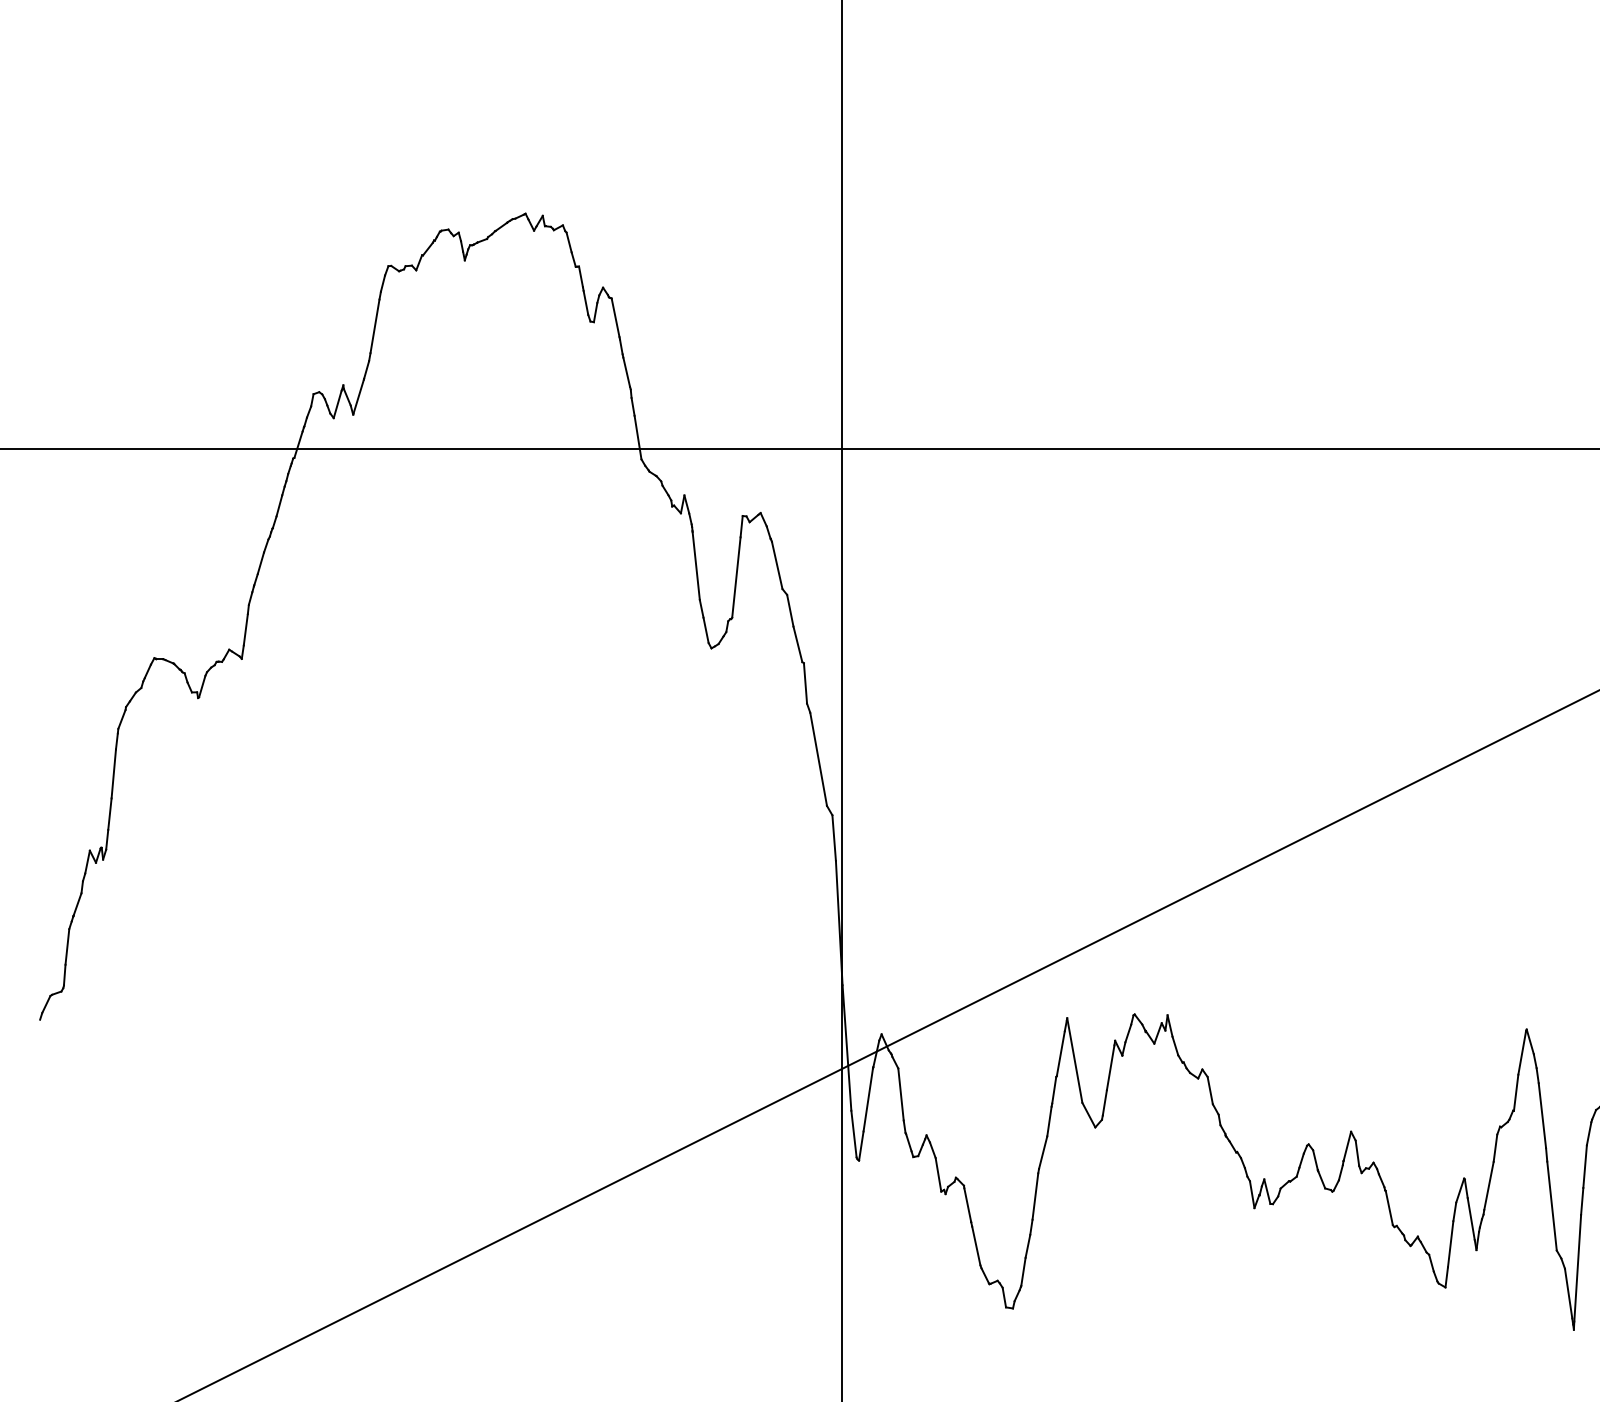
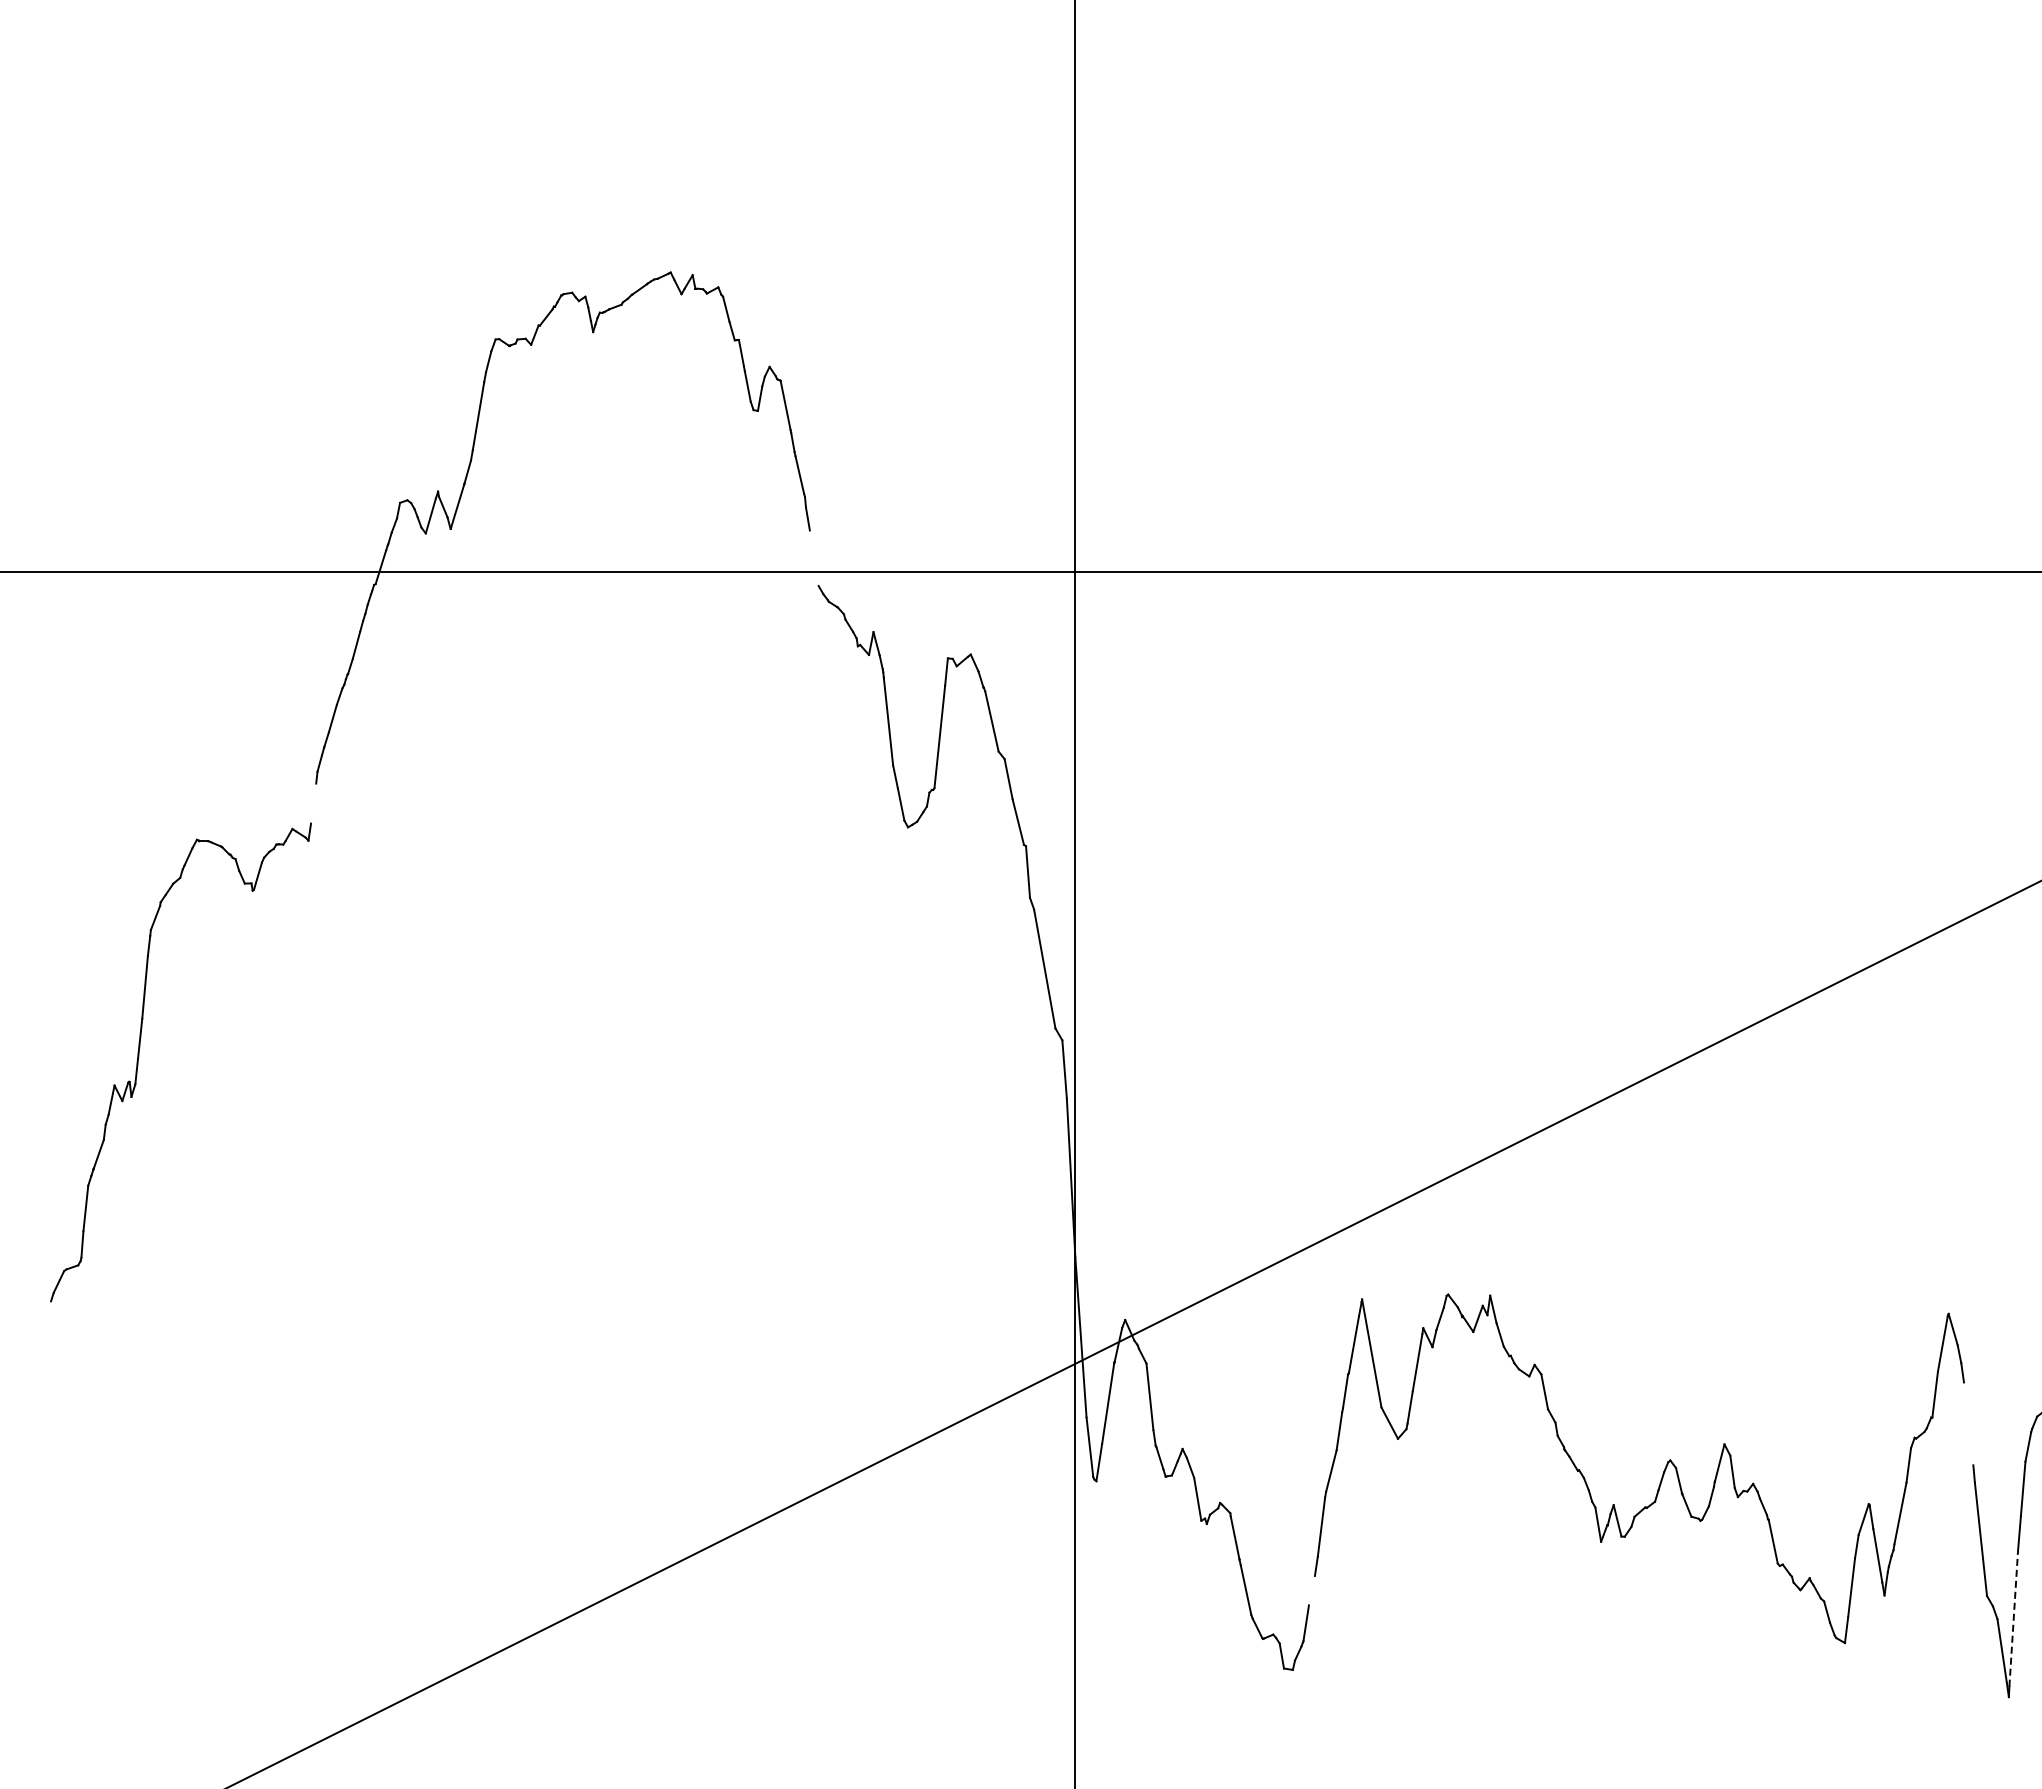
line: (637, 437) -> (813, 558), removed
line: (245, 629) -> (313, 803), removed
line: (1542, 1115) -> (1968, 1423), removed
line: (1027, 1246) -> (1311, 1590), removed
line: (1577, 1268) -> (2013, 1618), solid -> dashed

